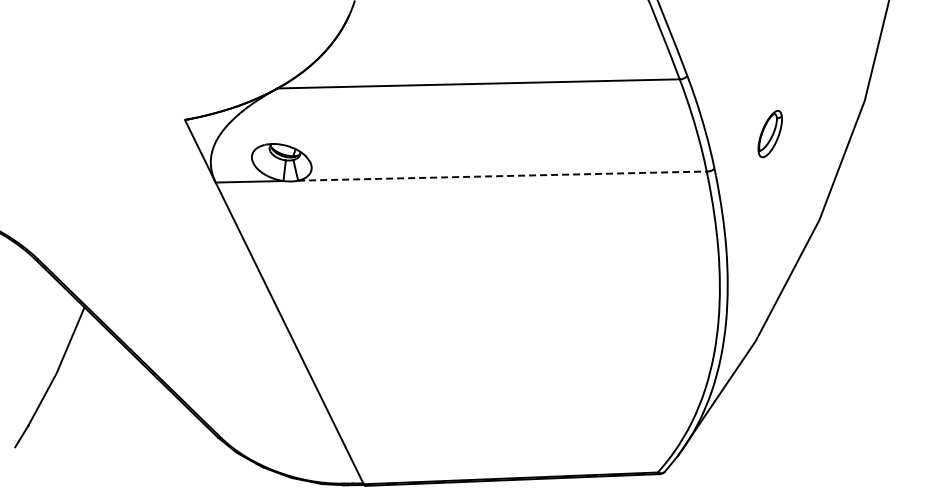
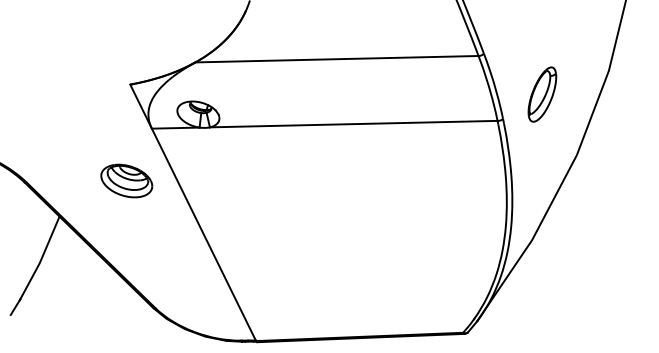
part: (769, 133) -> (541, 94), size x1.67
line: (502, 176) -> (353, 124), dashed -> solid
part: (180, 256) -> (127, 180), added

